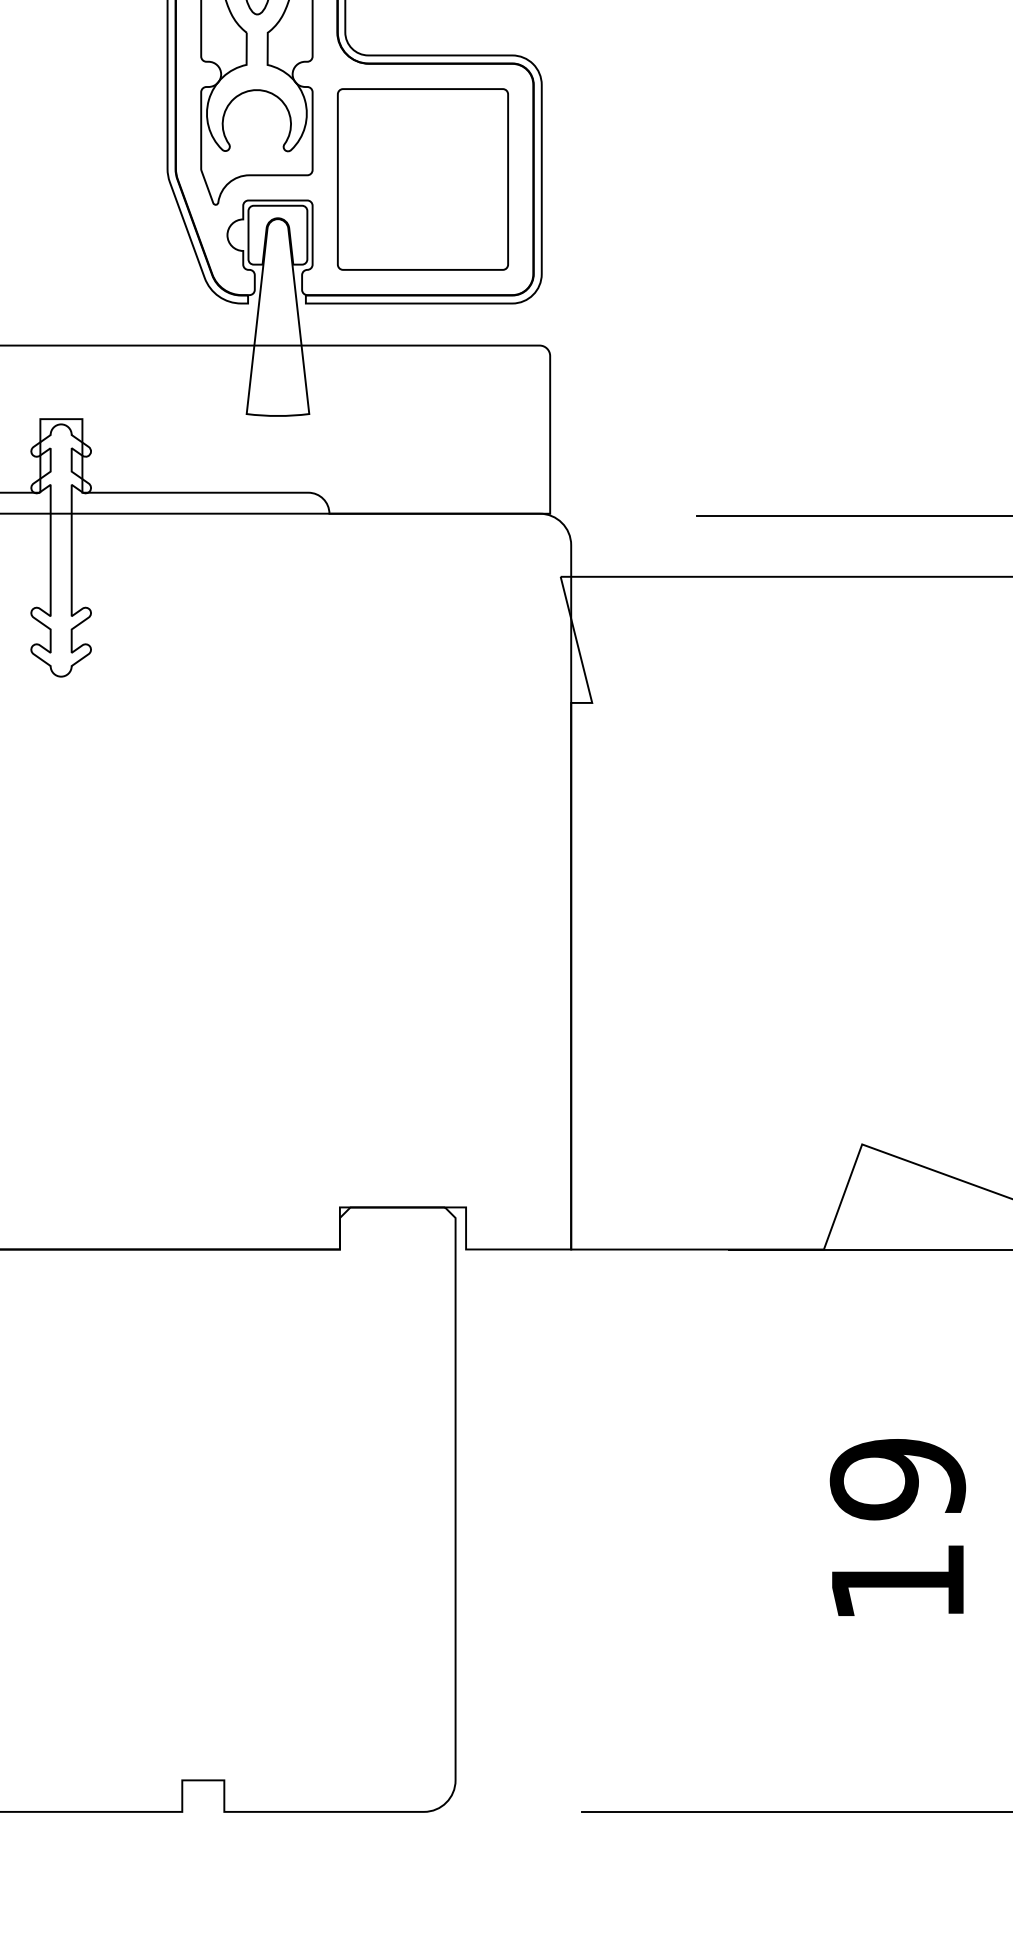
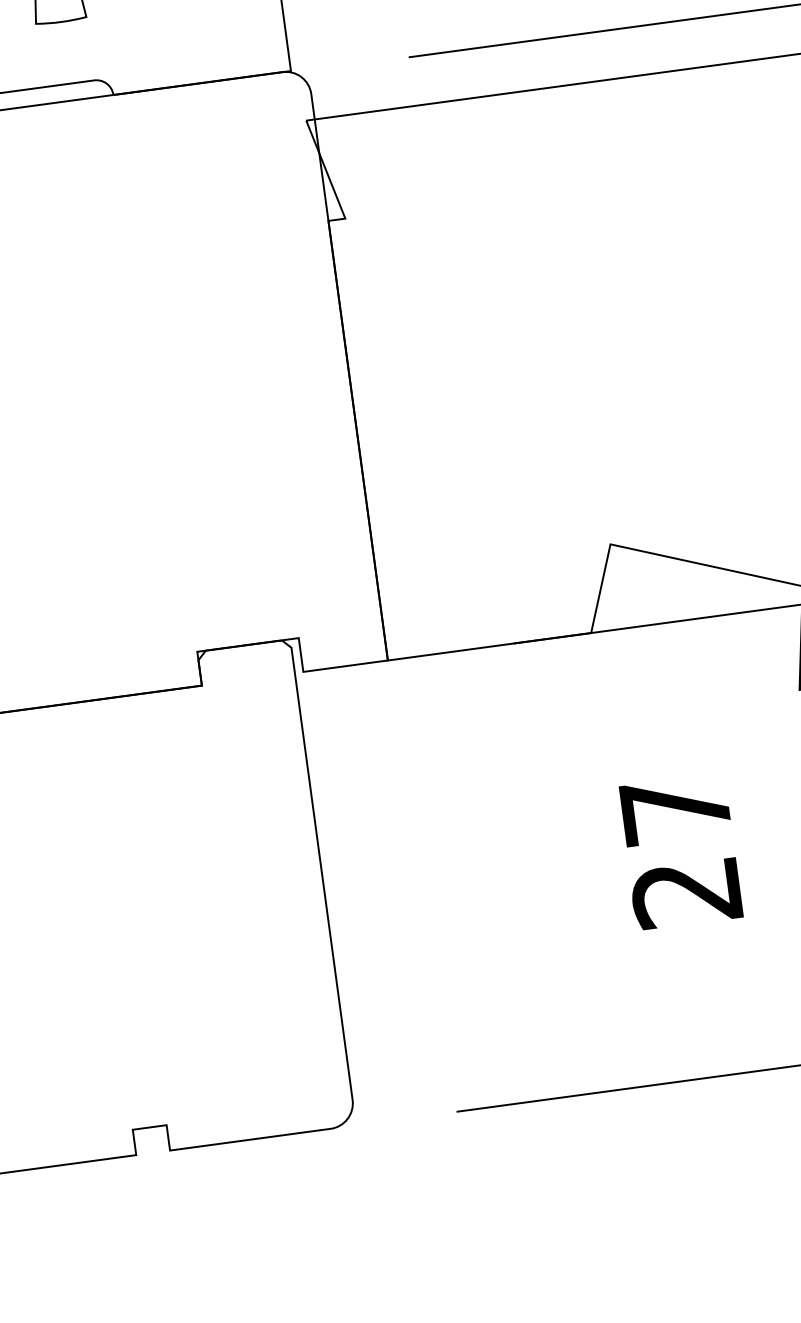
text: (897, 1530) -> (680, 851), 19 -> 27

